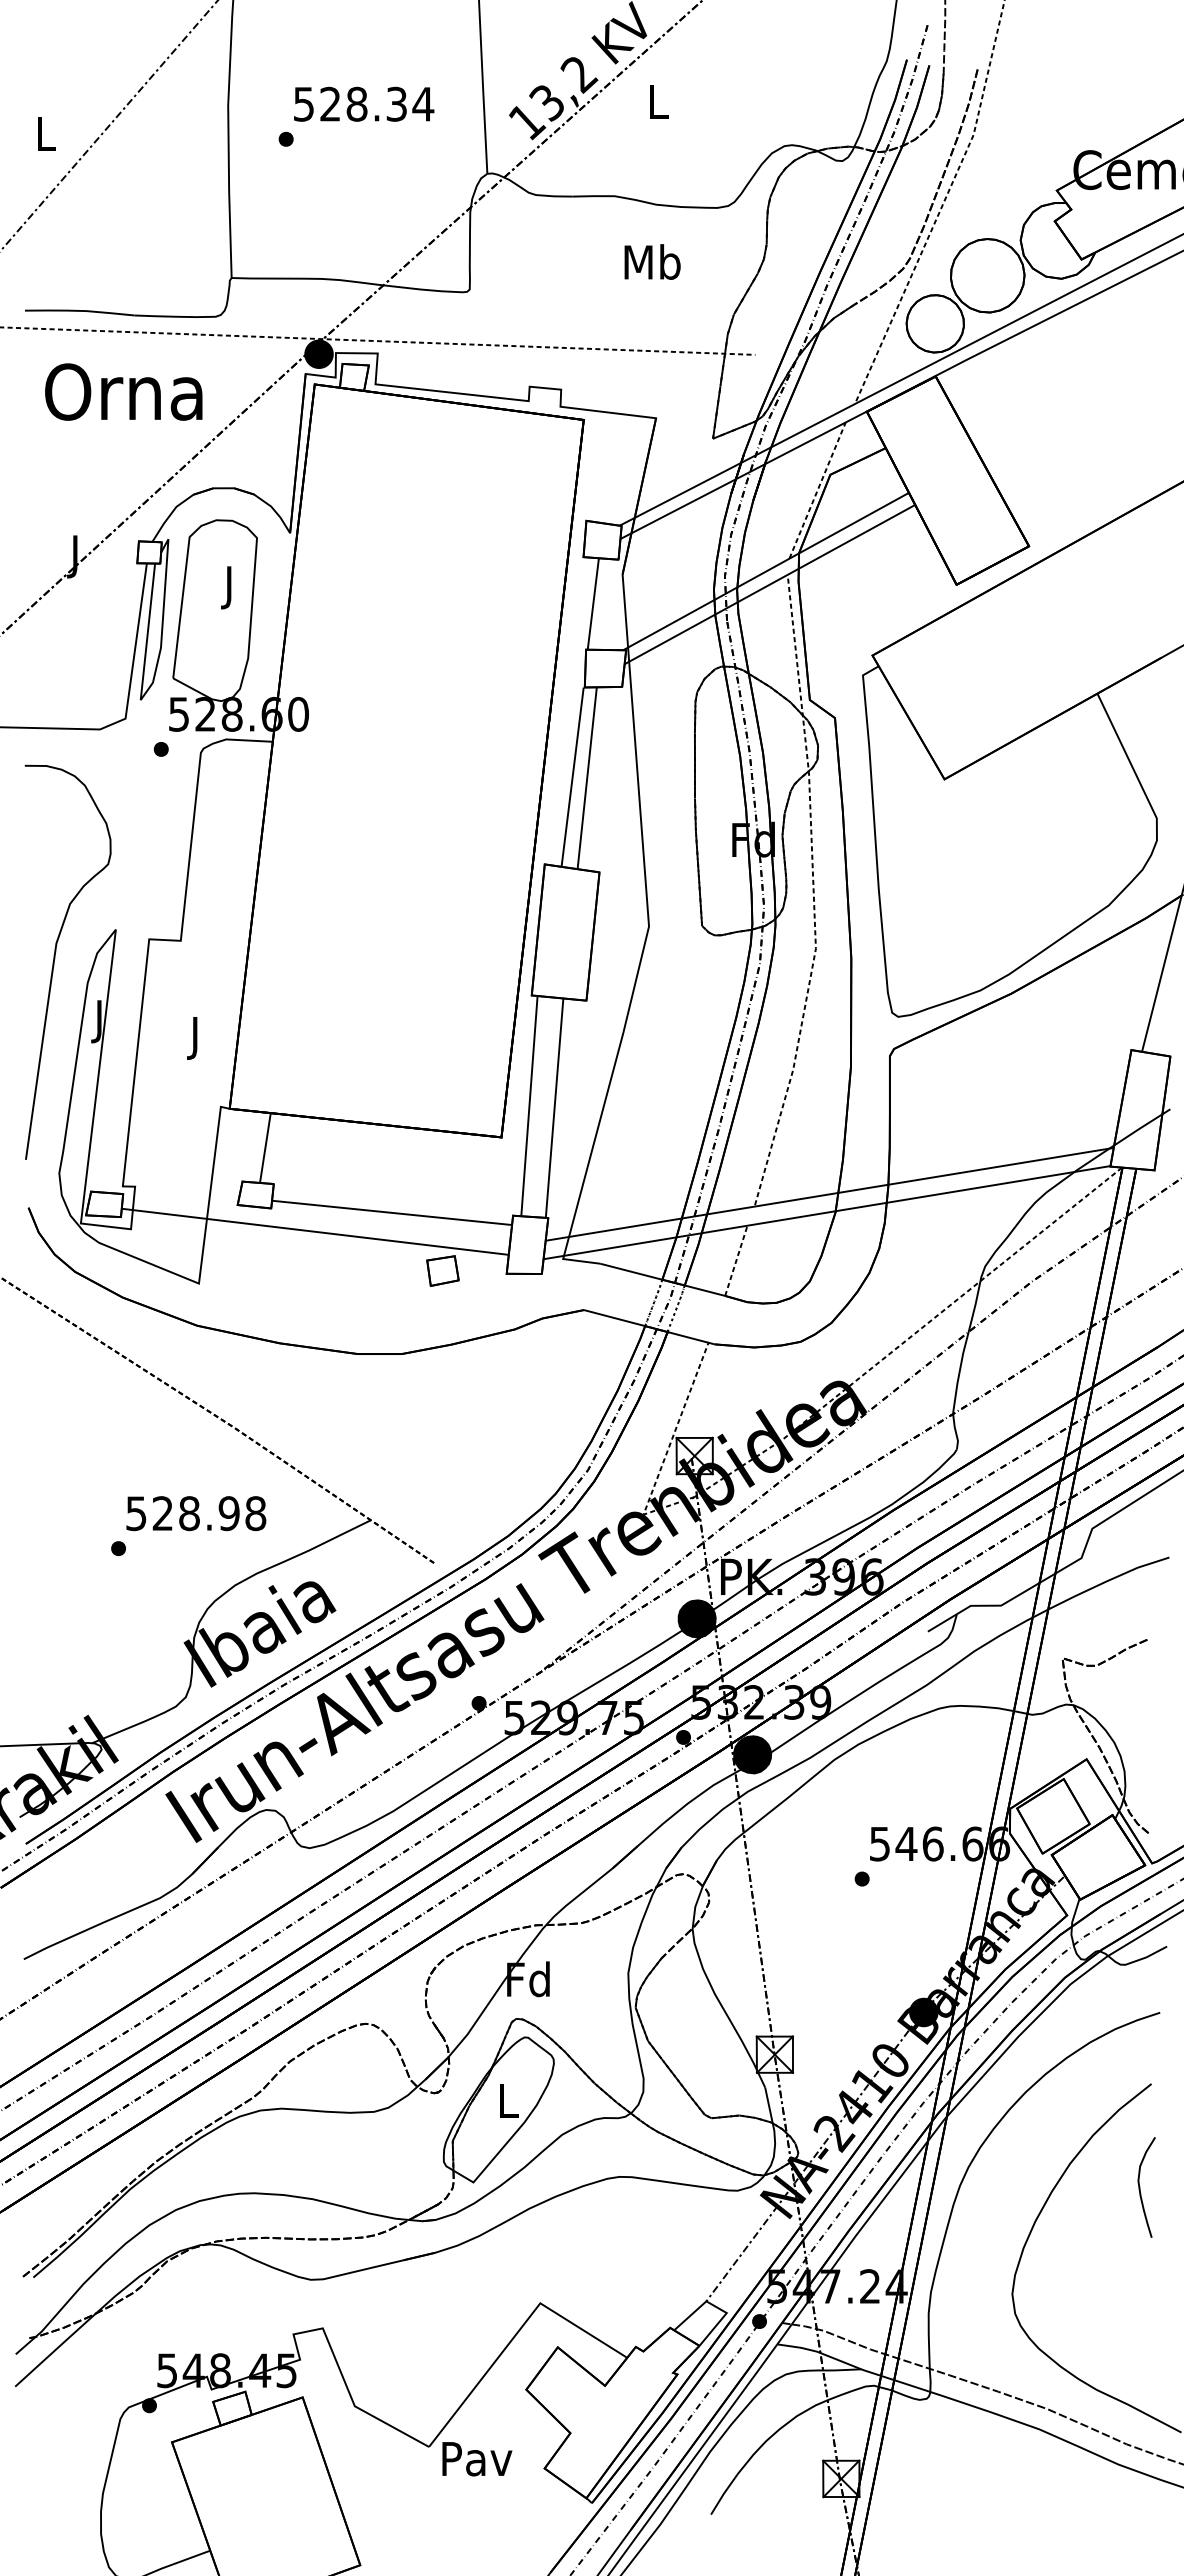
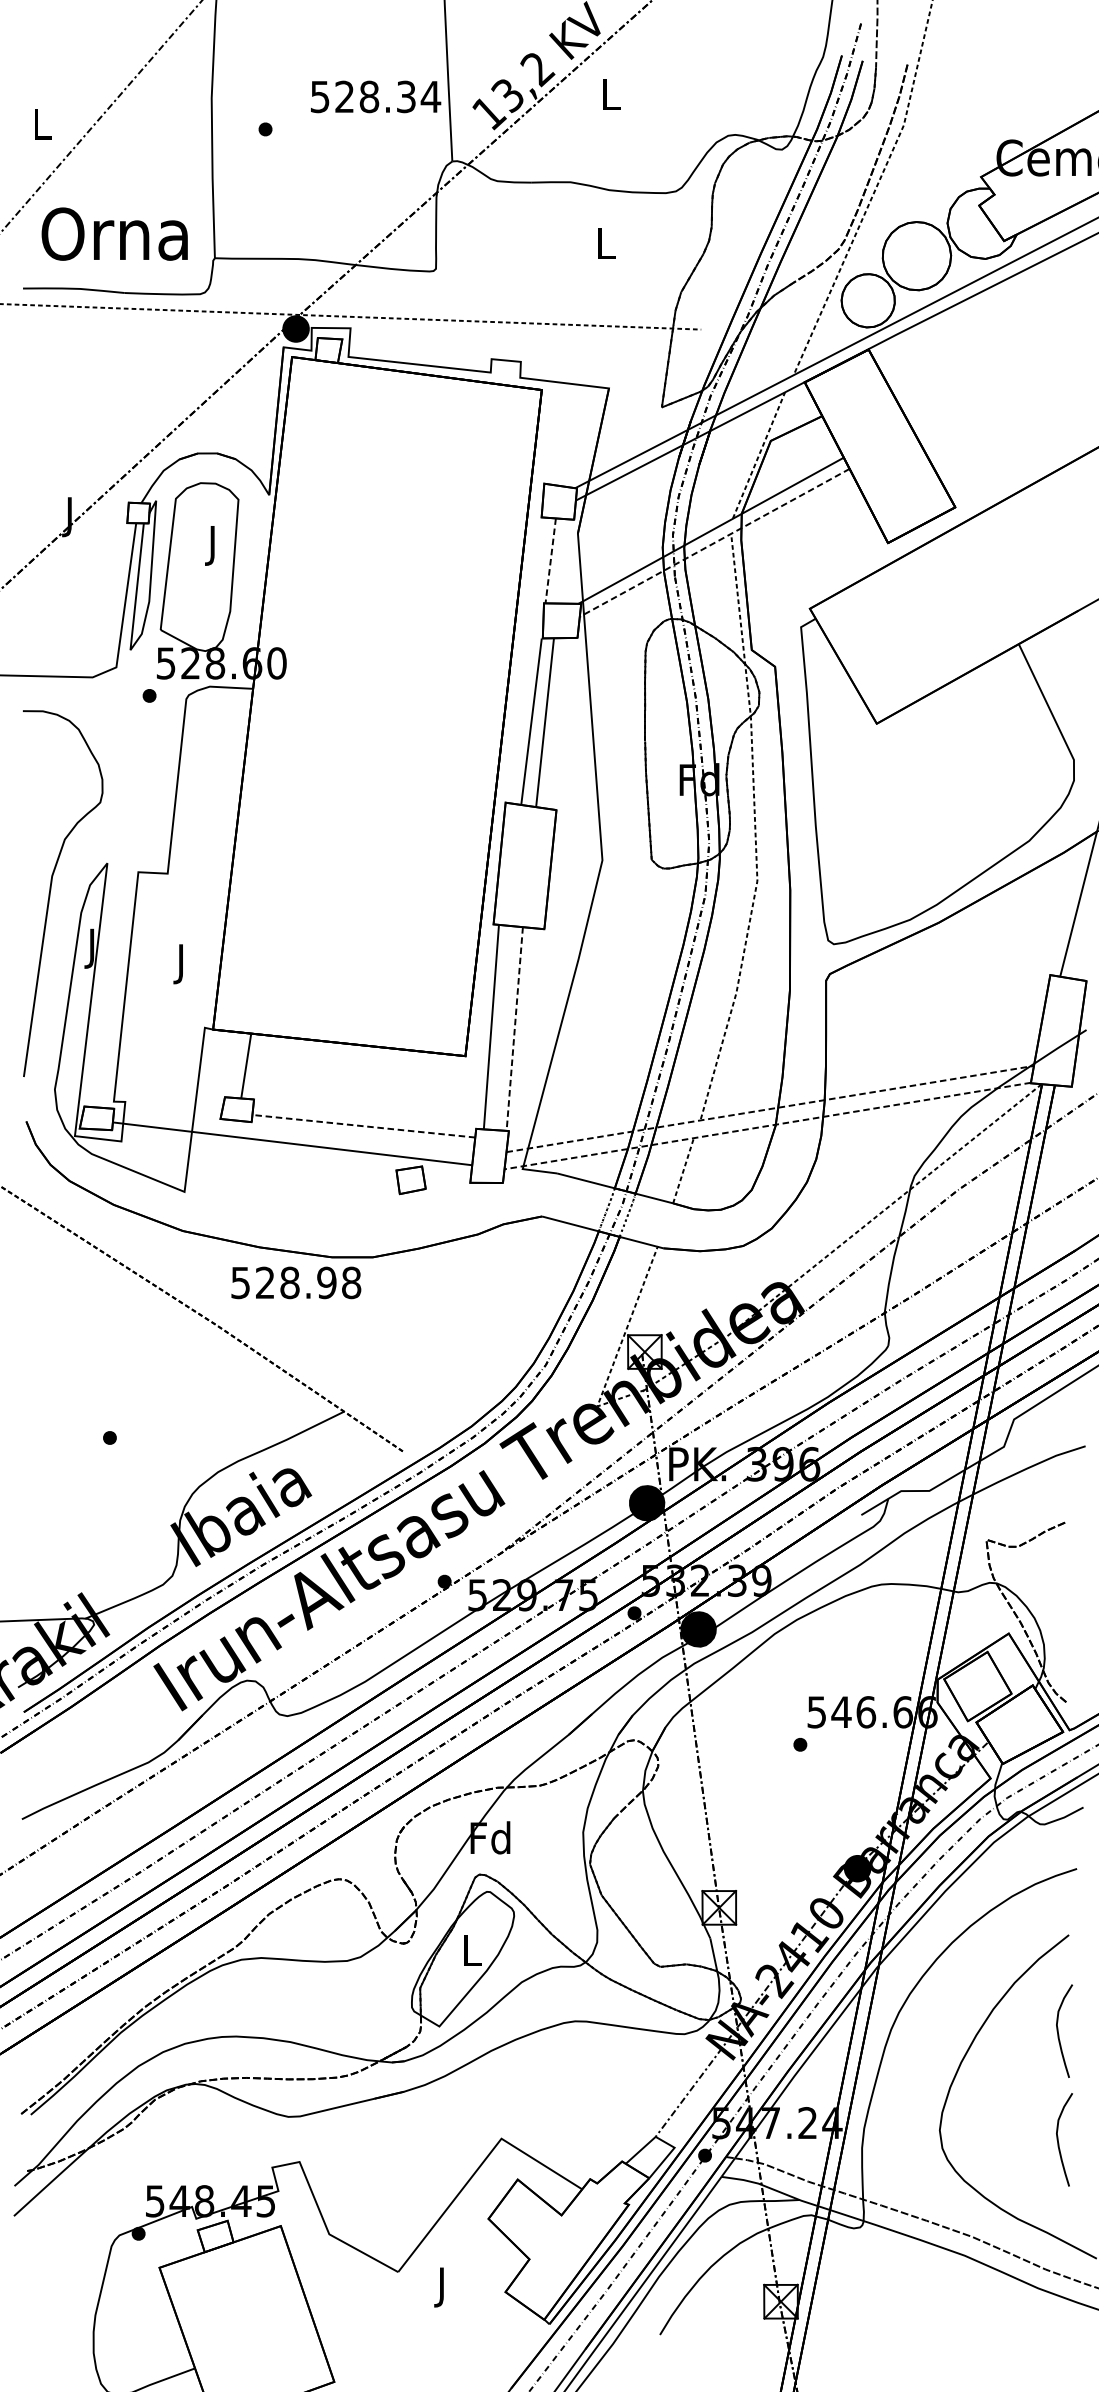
text: (364, 103) -> (376, 96), moved
text: (652, 261) -> (605, 242), Mb -> L
text: (123, 391) -> (114, 233), moved
line: (769, 584) -> (714, 542), solid -> dashed
line: (593, 604) -> (550, 561), solid -> dashed
line: (554, 1108) -> (514, 1029), solid -> dashed
line: (829, 1194) -> (770, 1109), solid -> dashed
line: (392, 1212) -> (364, 1125), solid -> dashed
line: (826, 1212) -> (767, 1125), solid -> dashed
text: (196, 1513) -> (296, 1282), moved
curve: (1140, 2304) -> (1058, 2139), added
text: (477, 2463) -> (443, 2287), Pav -> J

